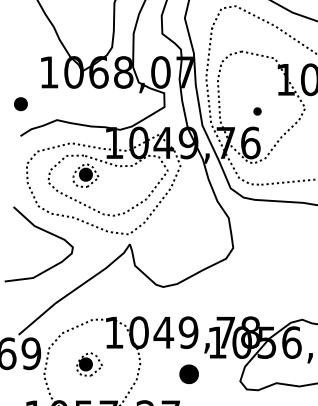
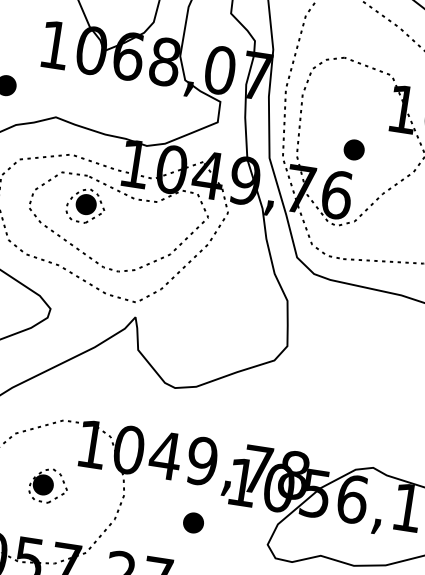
part: (257, 111) -> (354, 149), size x1.67
part: (188, 374) -> (192, 523), size x0.71

